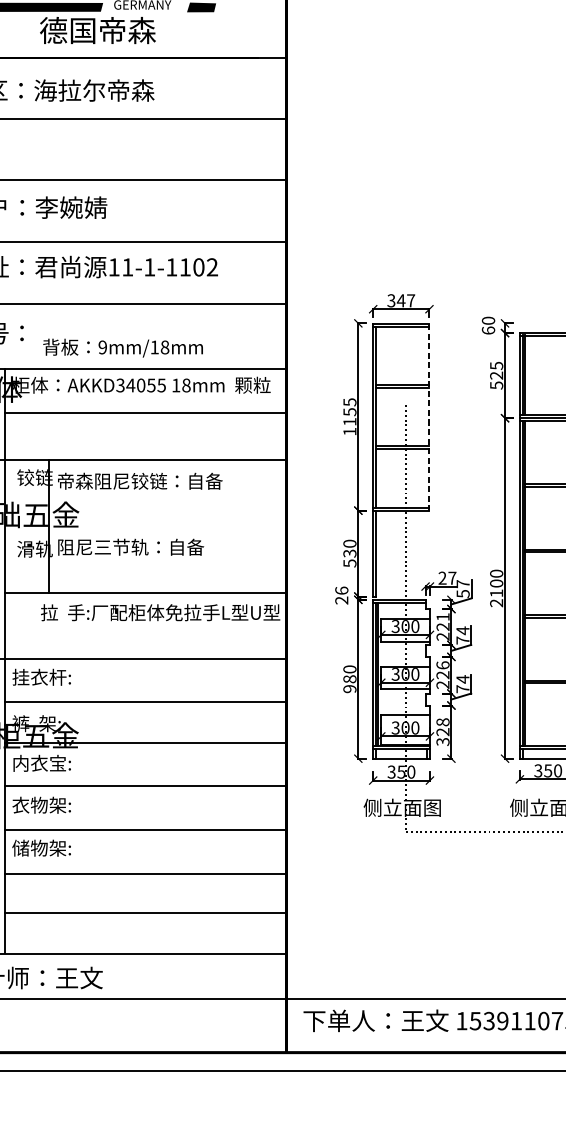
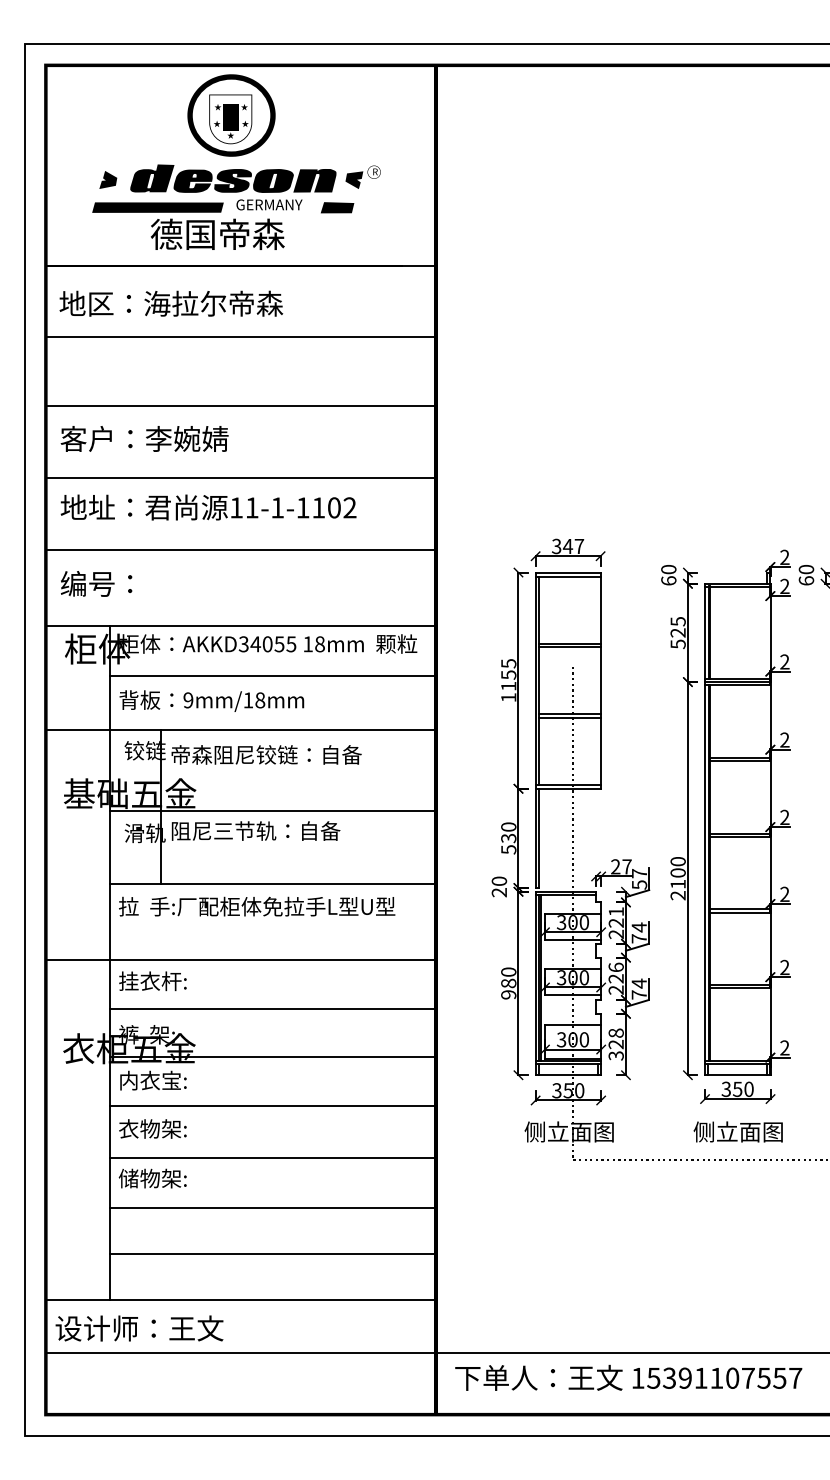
text: (122, 347) -> (211, 700), moved
line: (429, 417) -> (600, 681), dashed -> solid
line: (145, 530) -> (272, 811), added
text: (341, 590) -> (498, 880), 26 -> 20
text: (160, 612) -> (257, 906), moved

